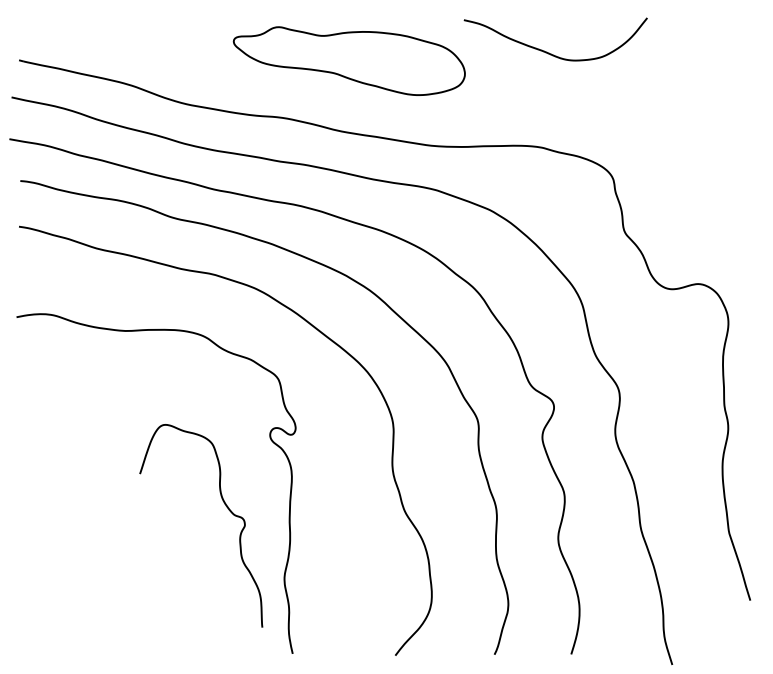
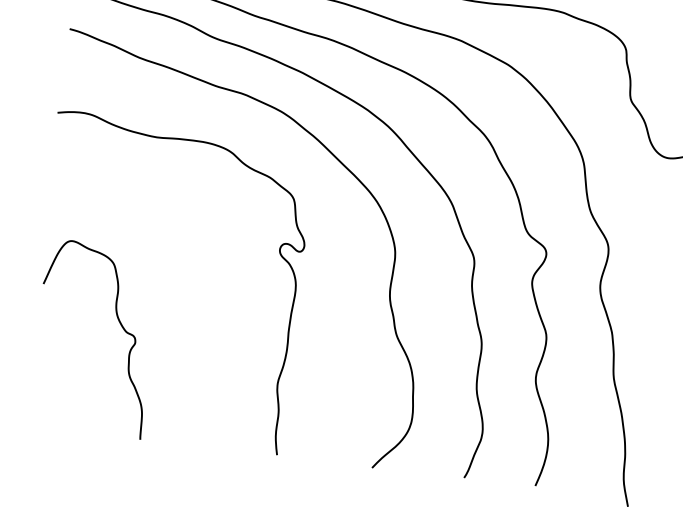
curve: (226, 507) -> (120, 324), moved

